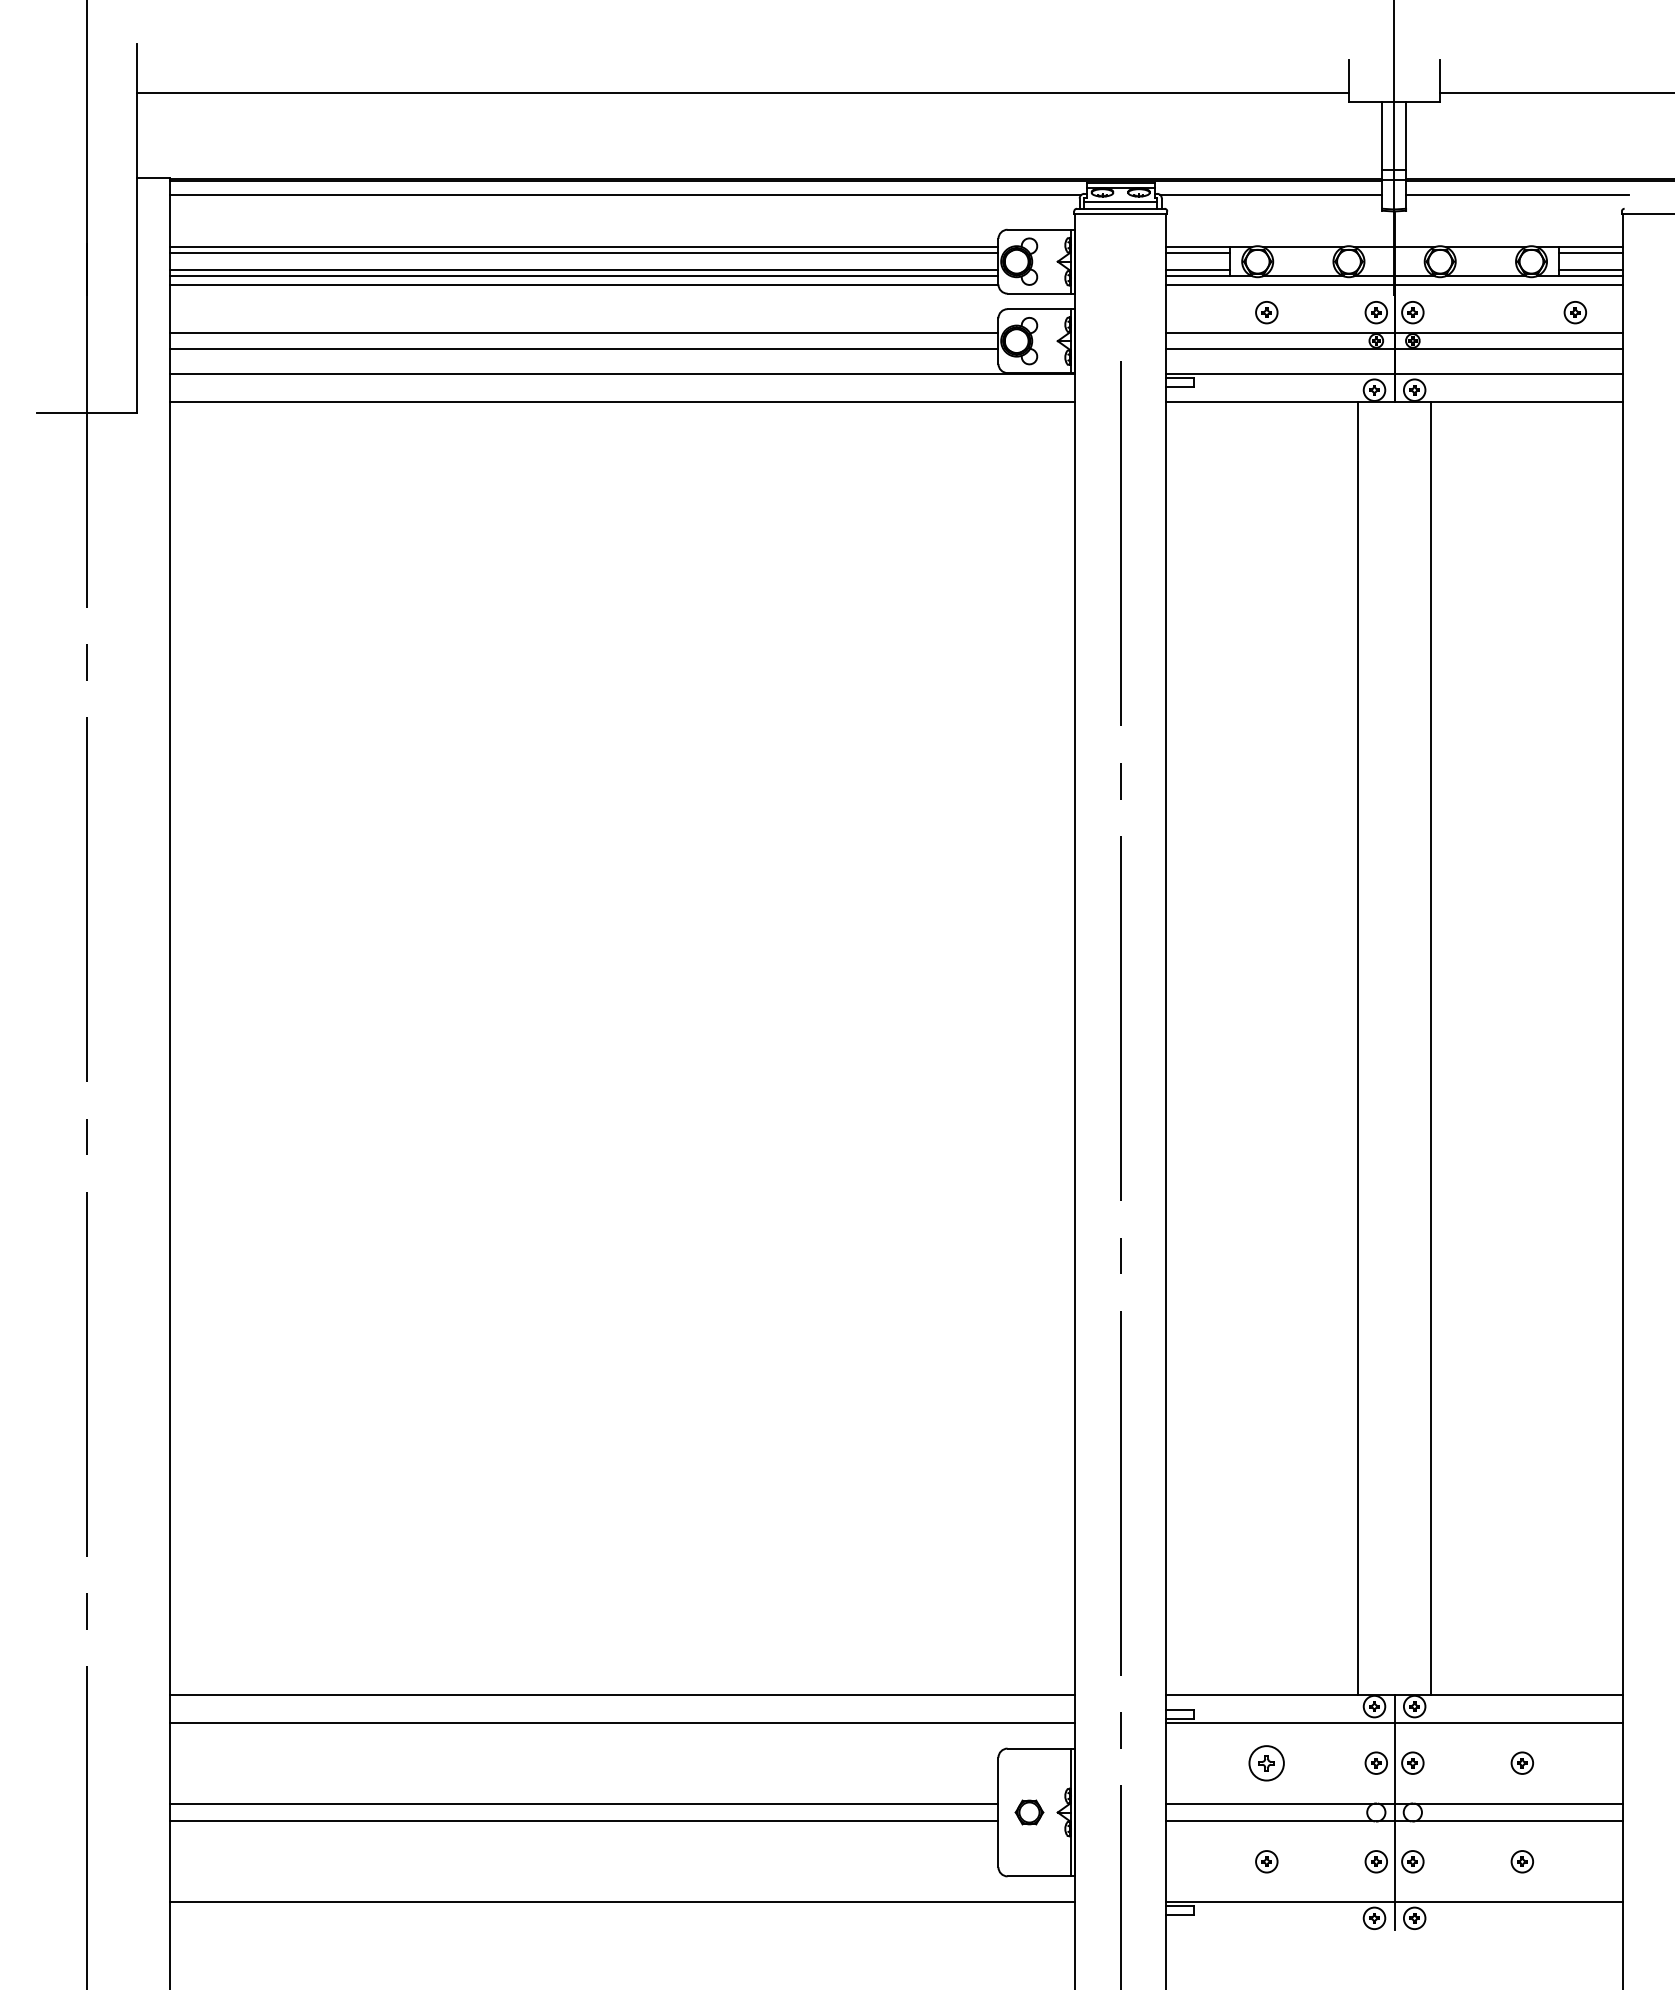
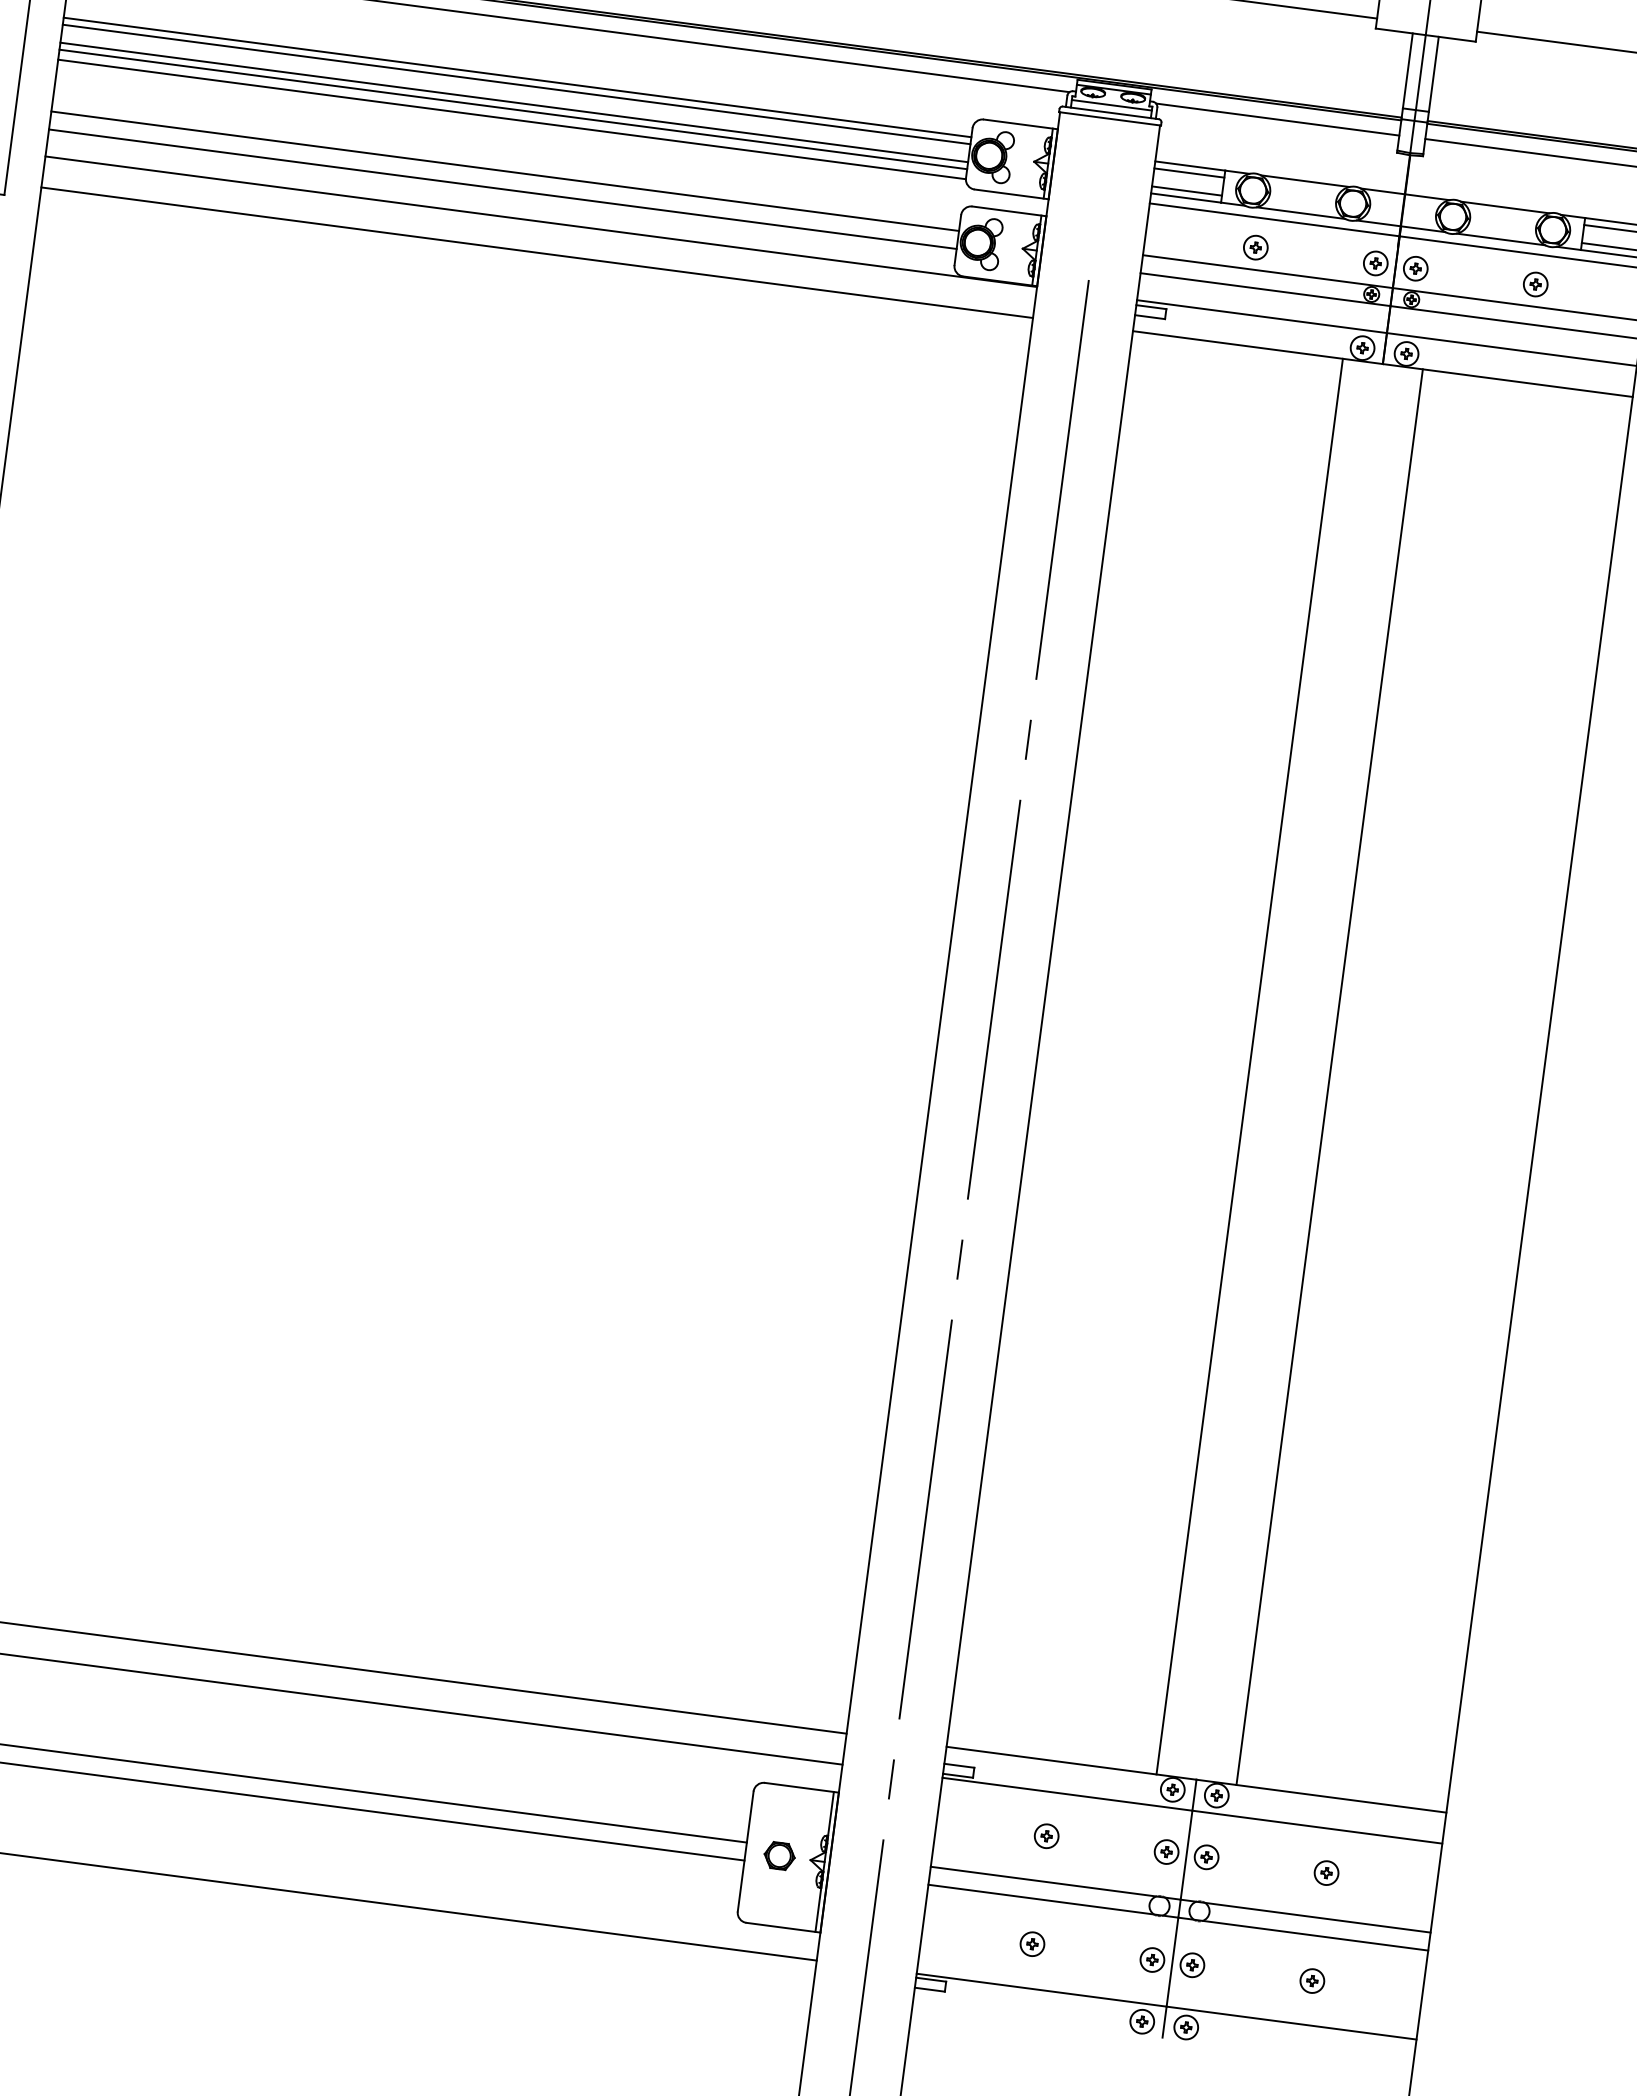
part: (1574, 312) -> (1534, 284), moved
part: (1266, 1762) -> (1046, 1835), size x0.62

